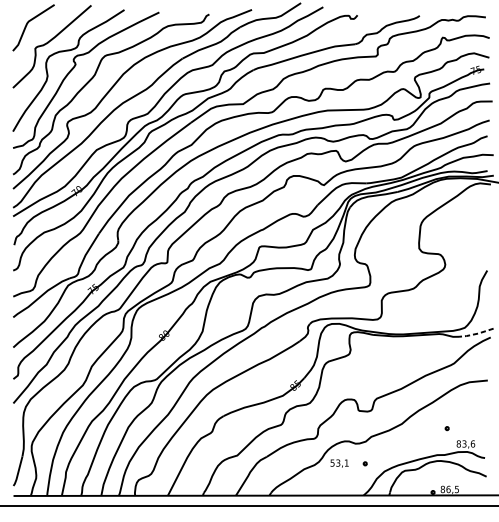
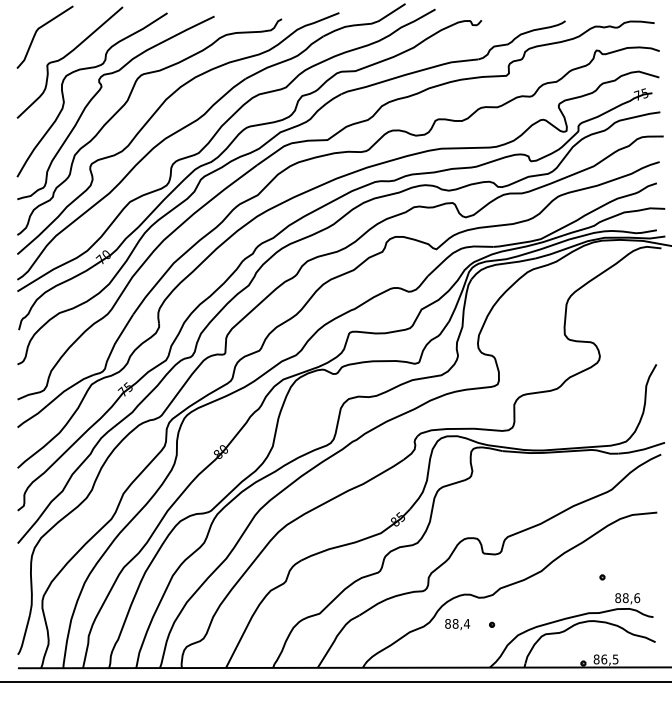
line: (476, 333) -> (641, 449), dashed -> solid
text: (464, 444) -> (625, 598), 83,6 -> 88,6
text: (339, 462) -> (457, 623), 53,1 -> 88,4

